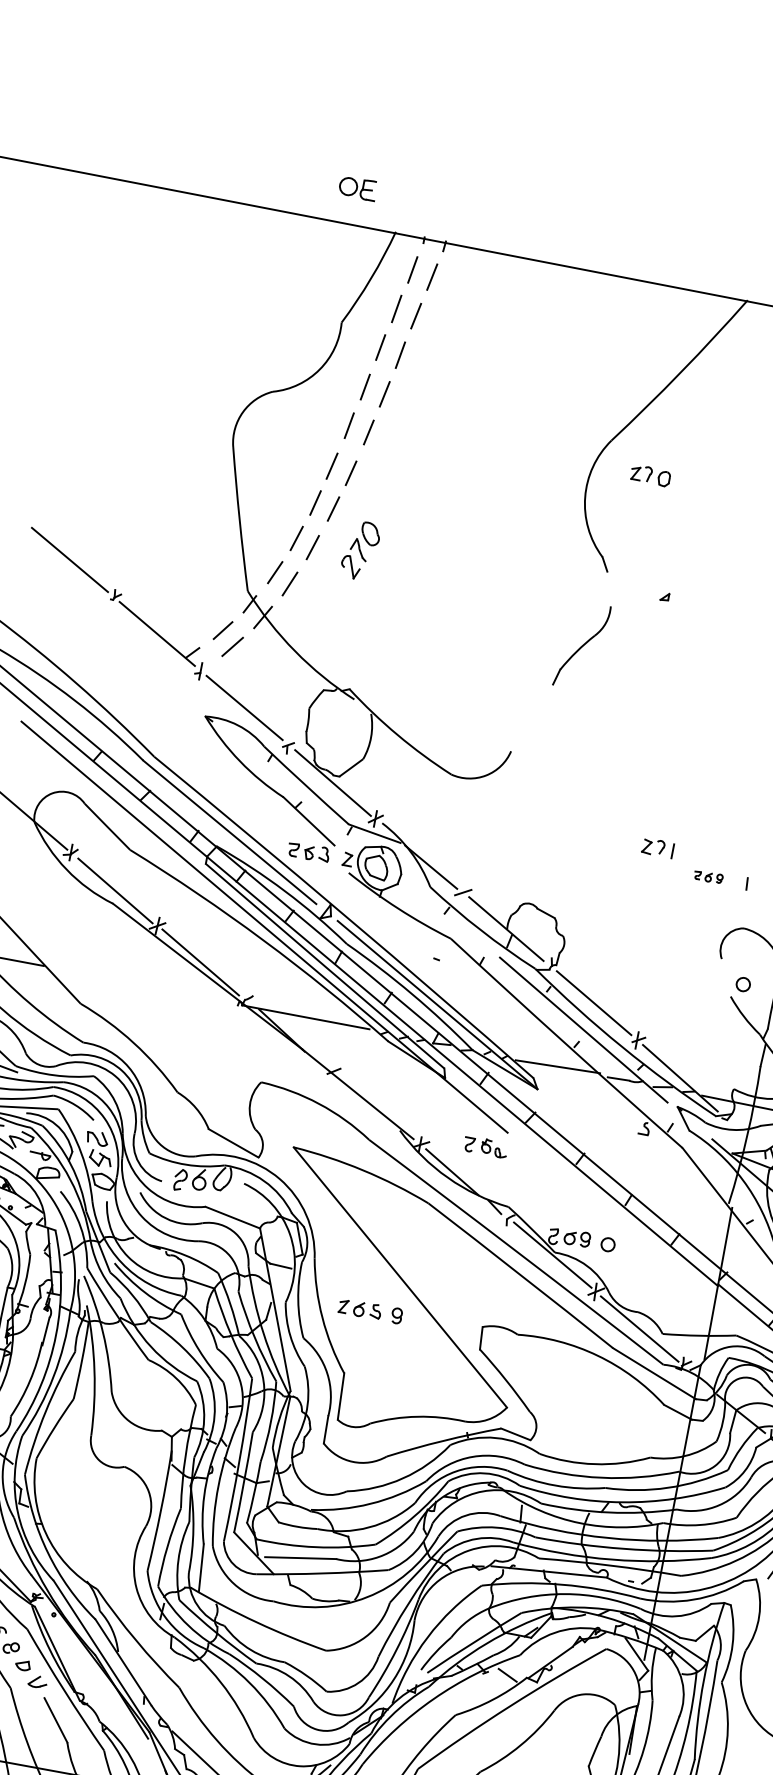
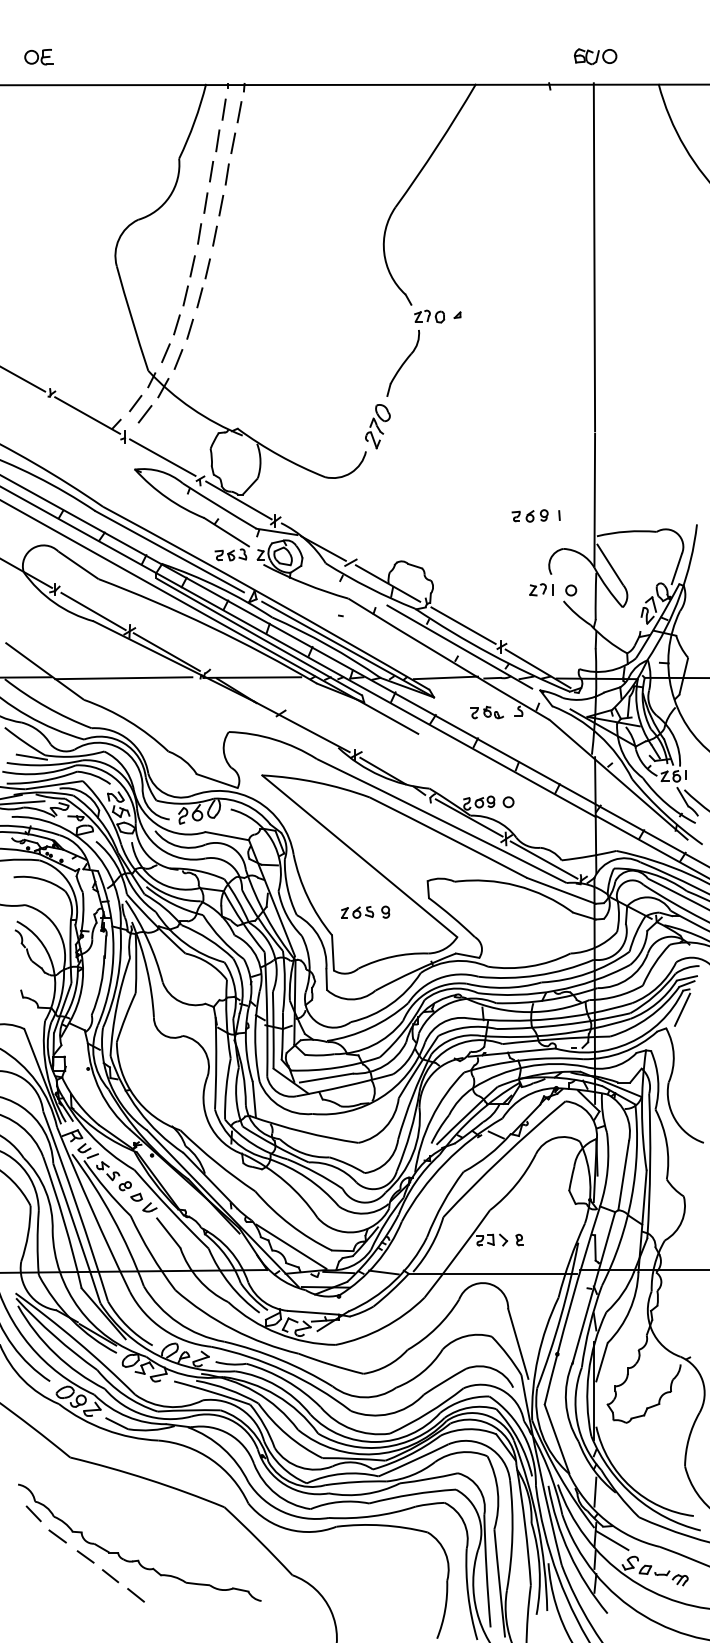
part: (357, 187) -> (38, 56), moved
part: (650, 475) -> (429, 316), moved
part: (360, 550) -> (377, 426), moved
part: (658, 847) -> (541, 589), moved
part: (707, 876) -> (529, 515), size x1.67
line: (137, 985) -> (123, 678), added
part: (484, 1146) -> (486, 712), moved
part: (370, 1309) -> (365, 911), moved

